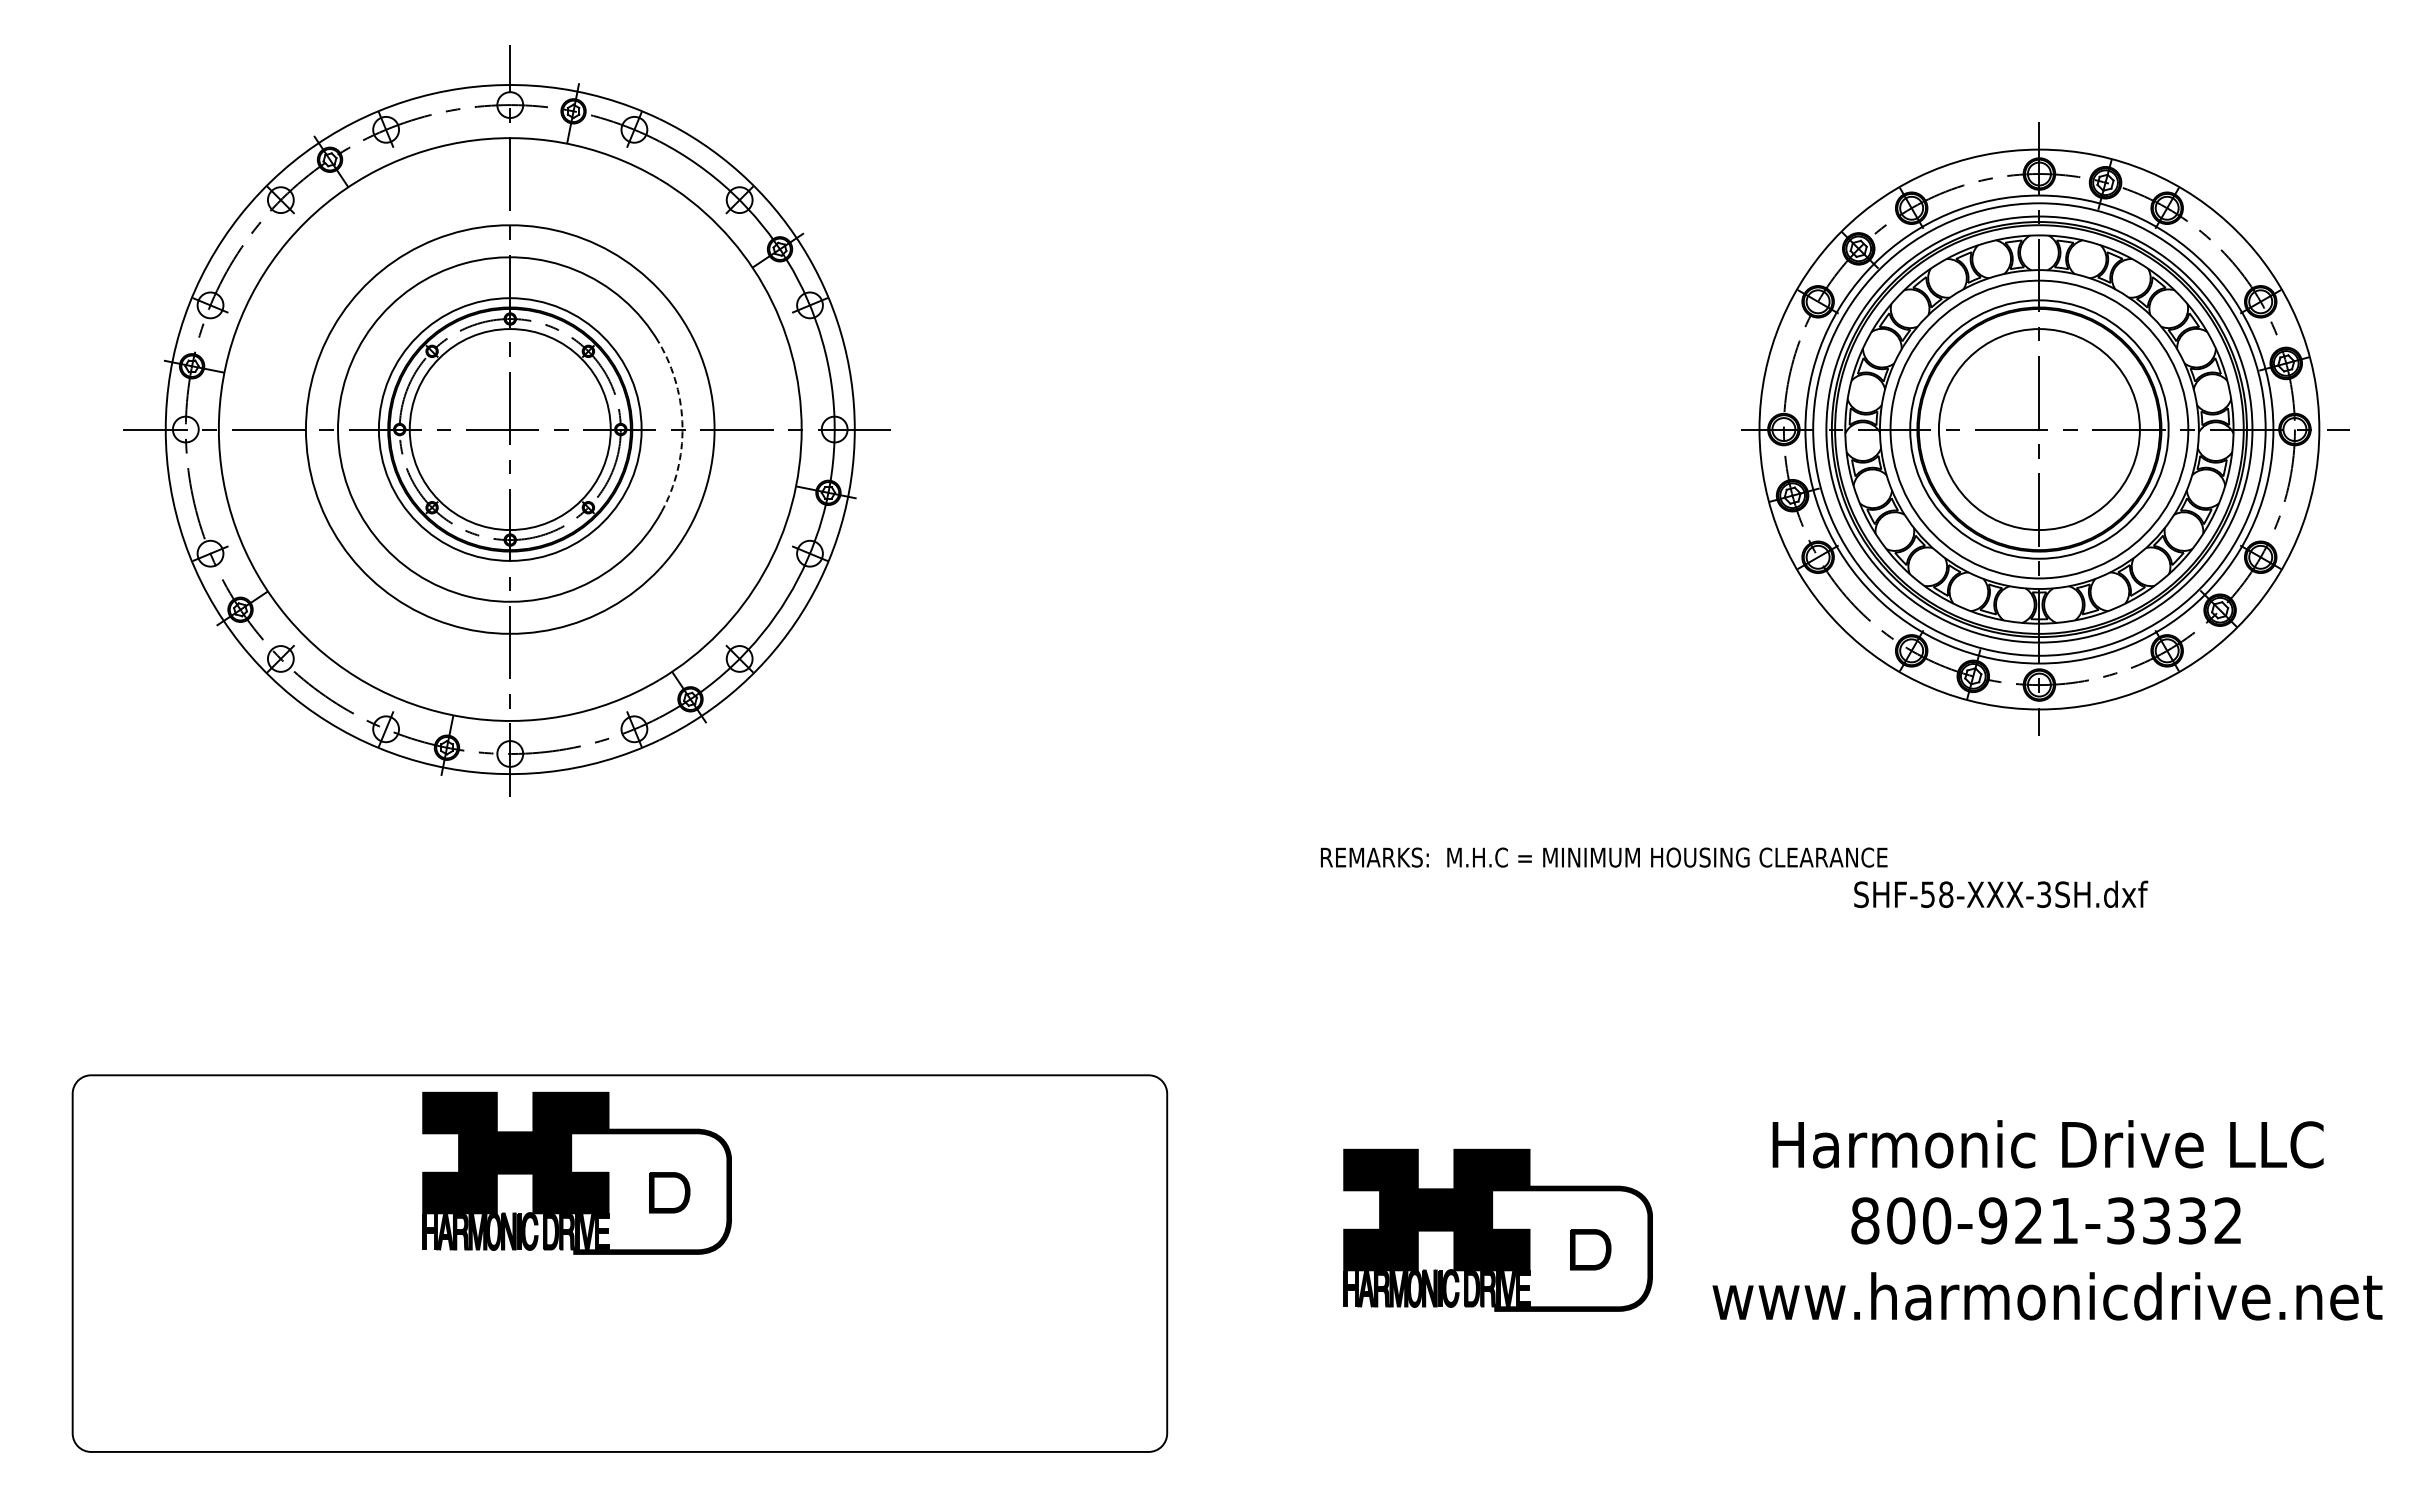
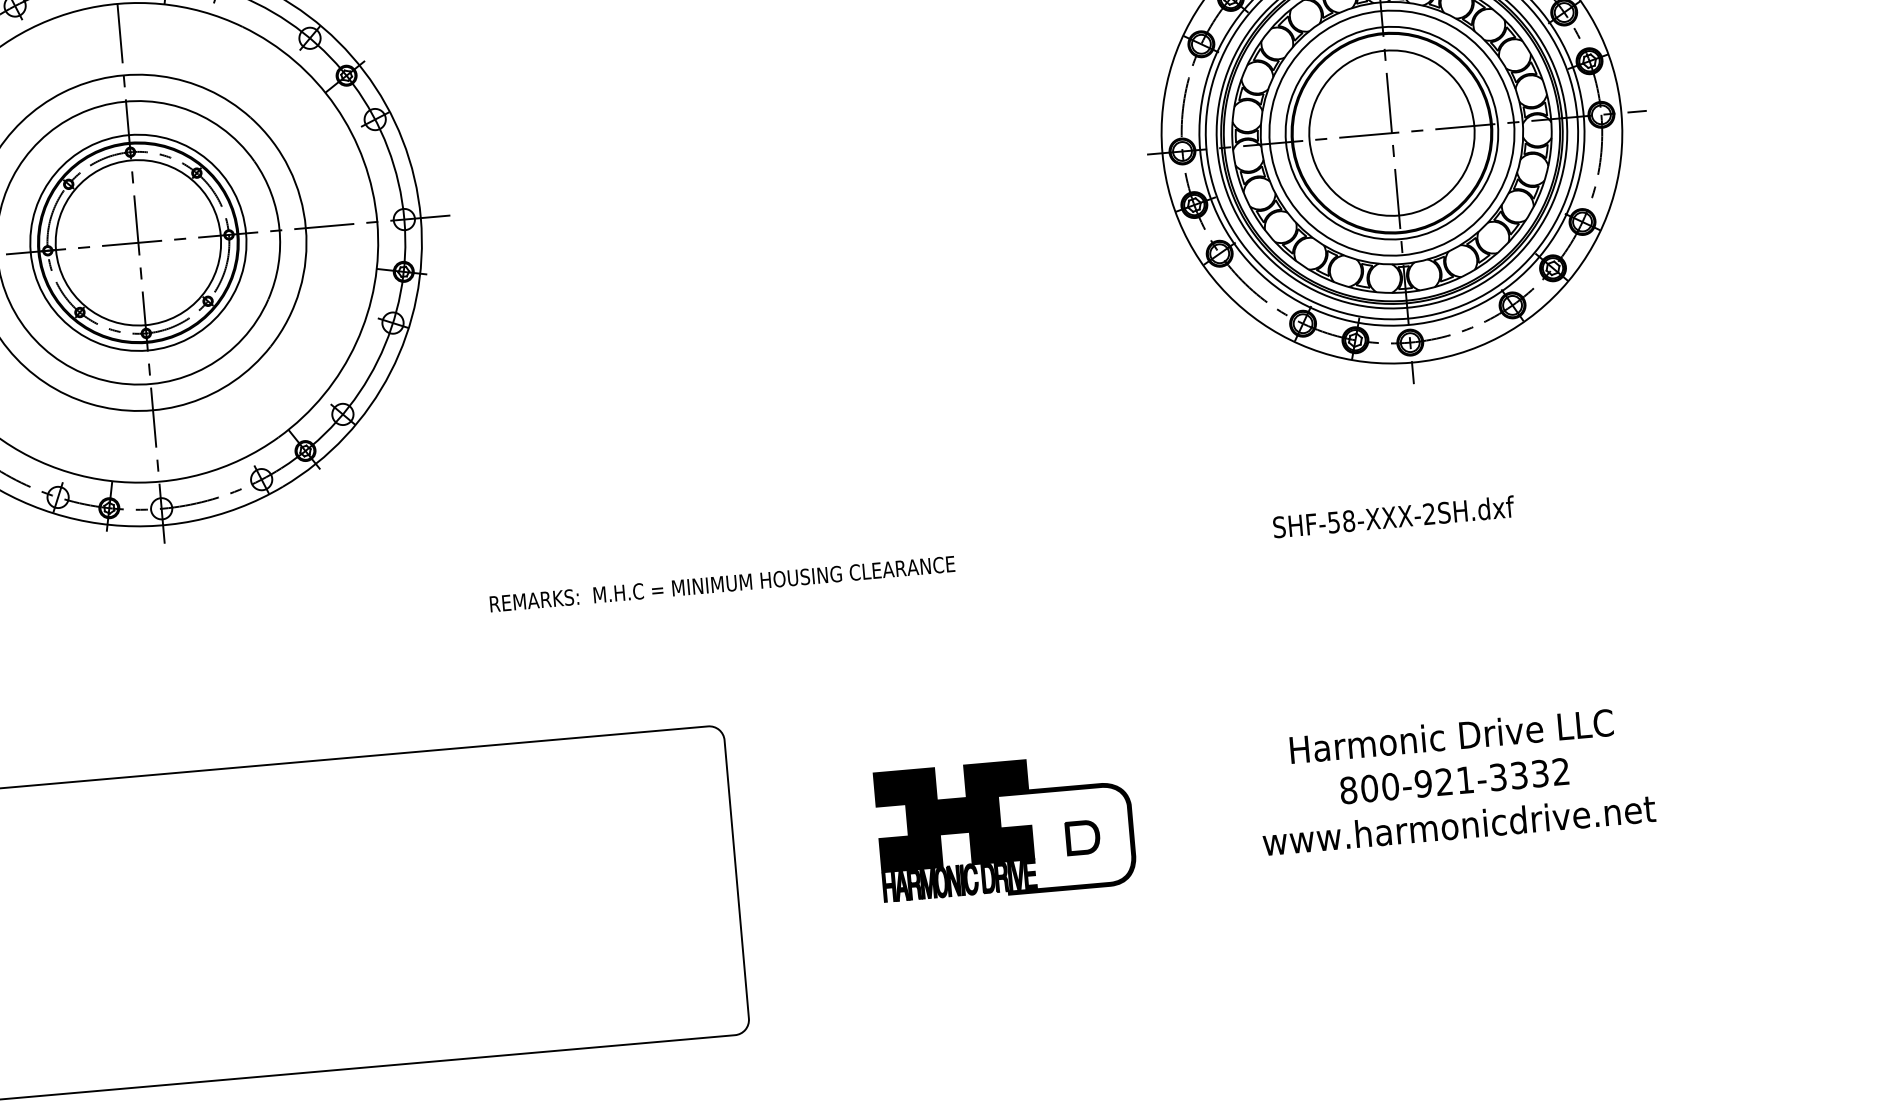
arc: (682, 427) -> (279, 228), dashed -> solid
text: (1604, 857) -> (722, 584), moved
text: (2044, 894) -> (1429, 513), SHF-58-XXX-3SH.dxf -> SHF-58-XXX-2SH.dxf
part: (576, 1172) -> (245, 847), removed
part: (2047, 1219) -> (1455, 780), size x0.71

